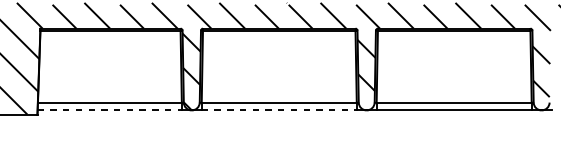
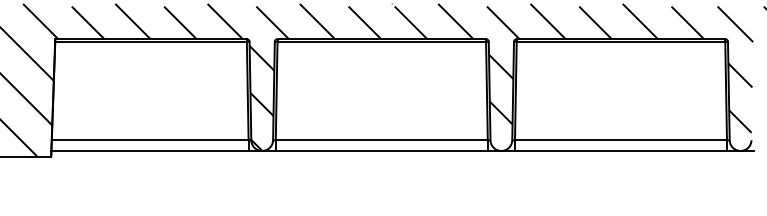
line: (110, 110) -> (150, 150), dashed -> solid
line: (279, 110) -> (381, 150), dashed -> solid

